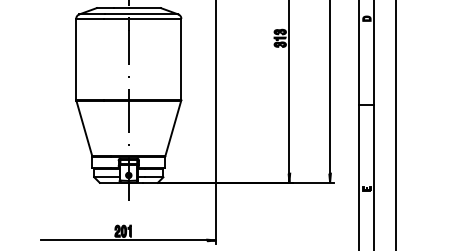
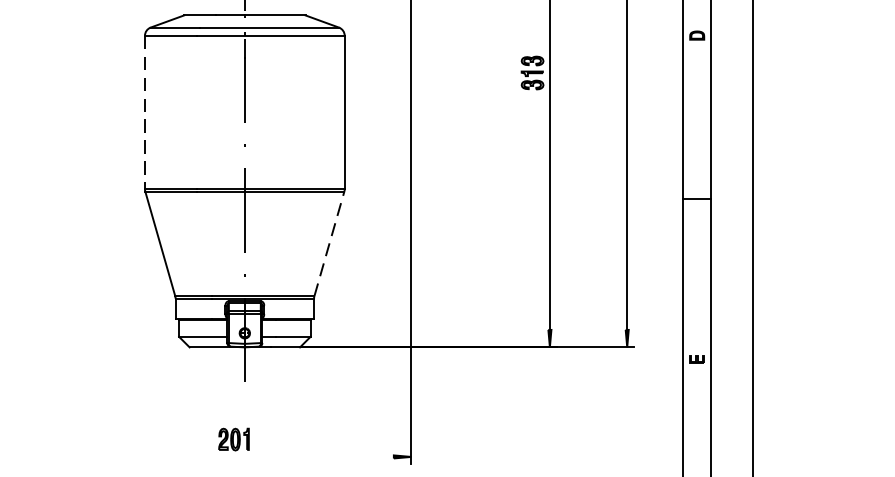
line: (76, 59) -> (145, 113), solid -> dashed
line: (173, 128) -> (329, 244), solid -> dashed
line: (123, 240) -> (234, 456), removed

